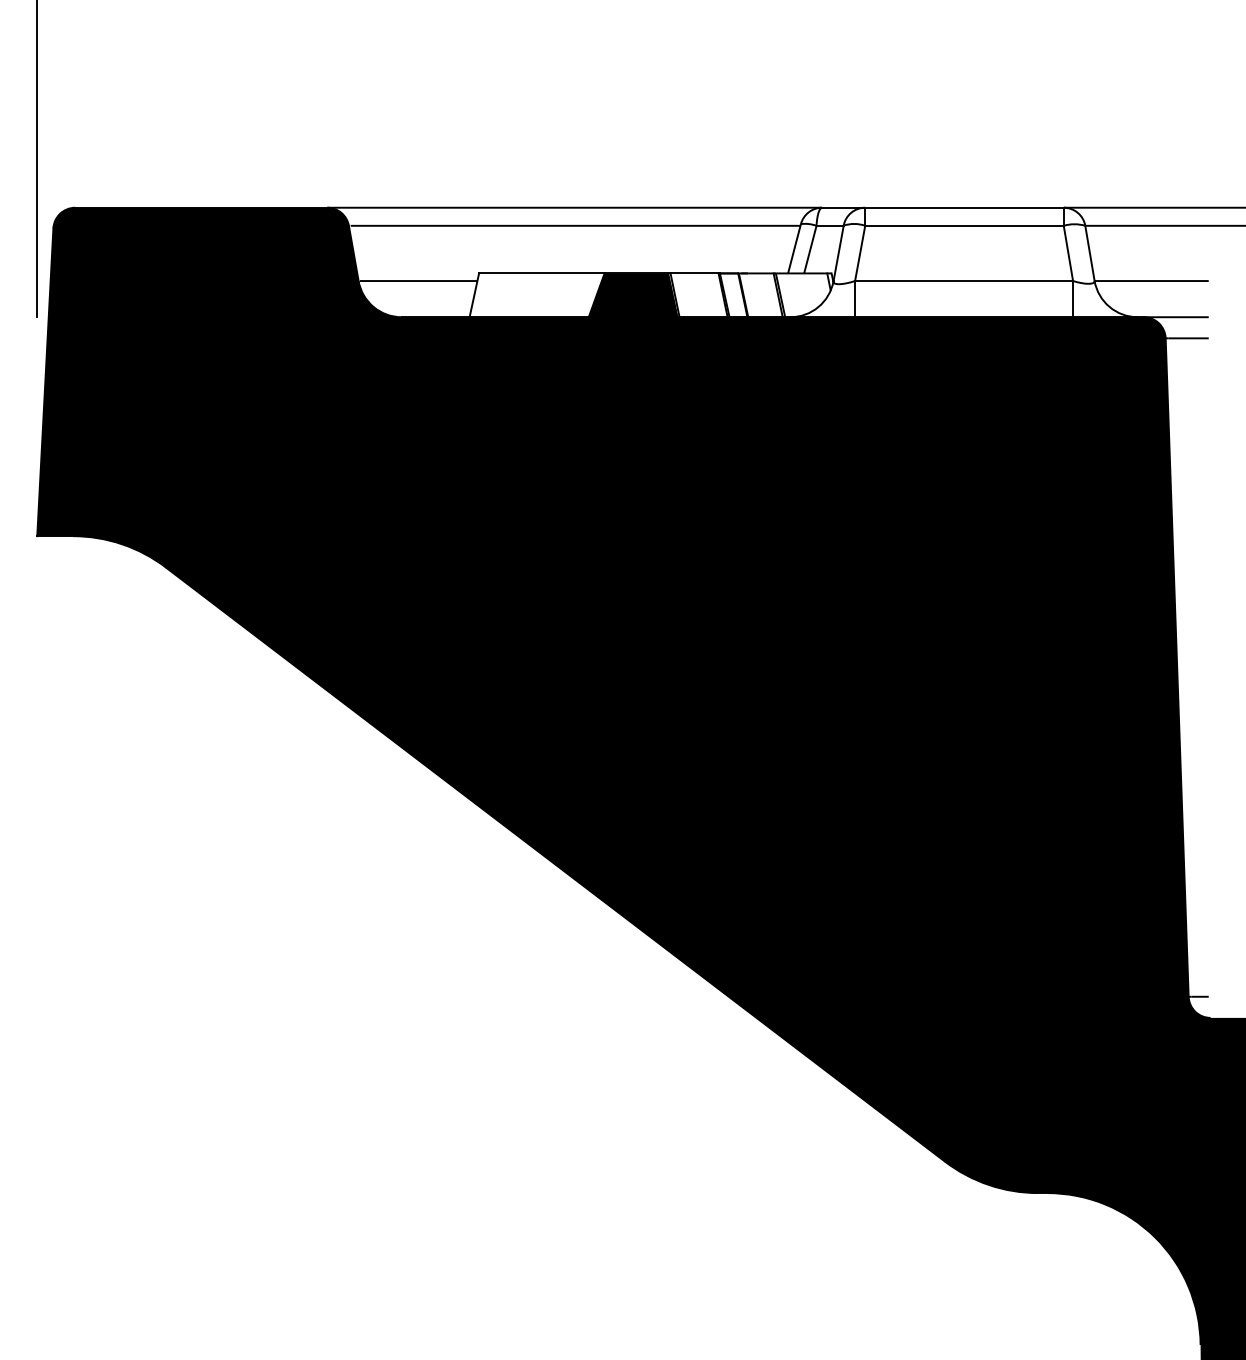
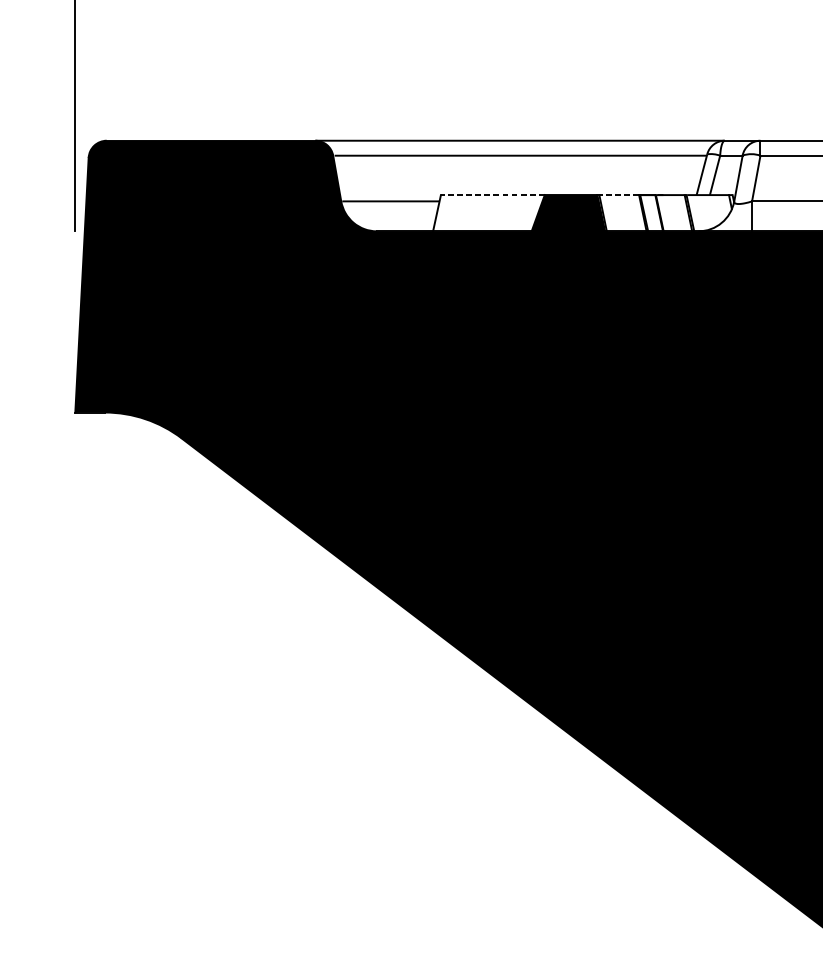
line: (541, 273) -> (492, 195), solid -> dashed
line: (694, 273) -> (619, 195), solid -> dashed

